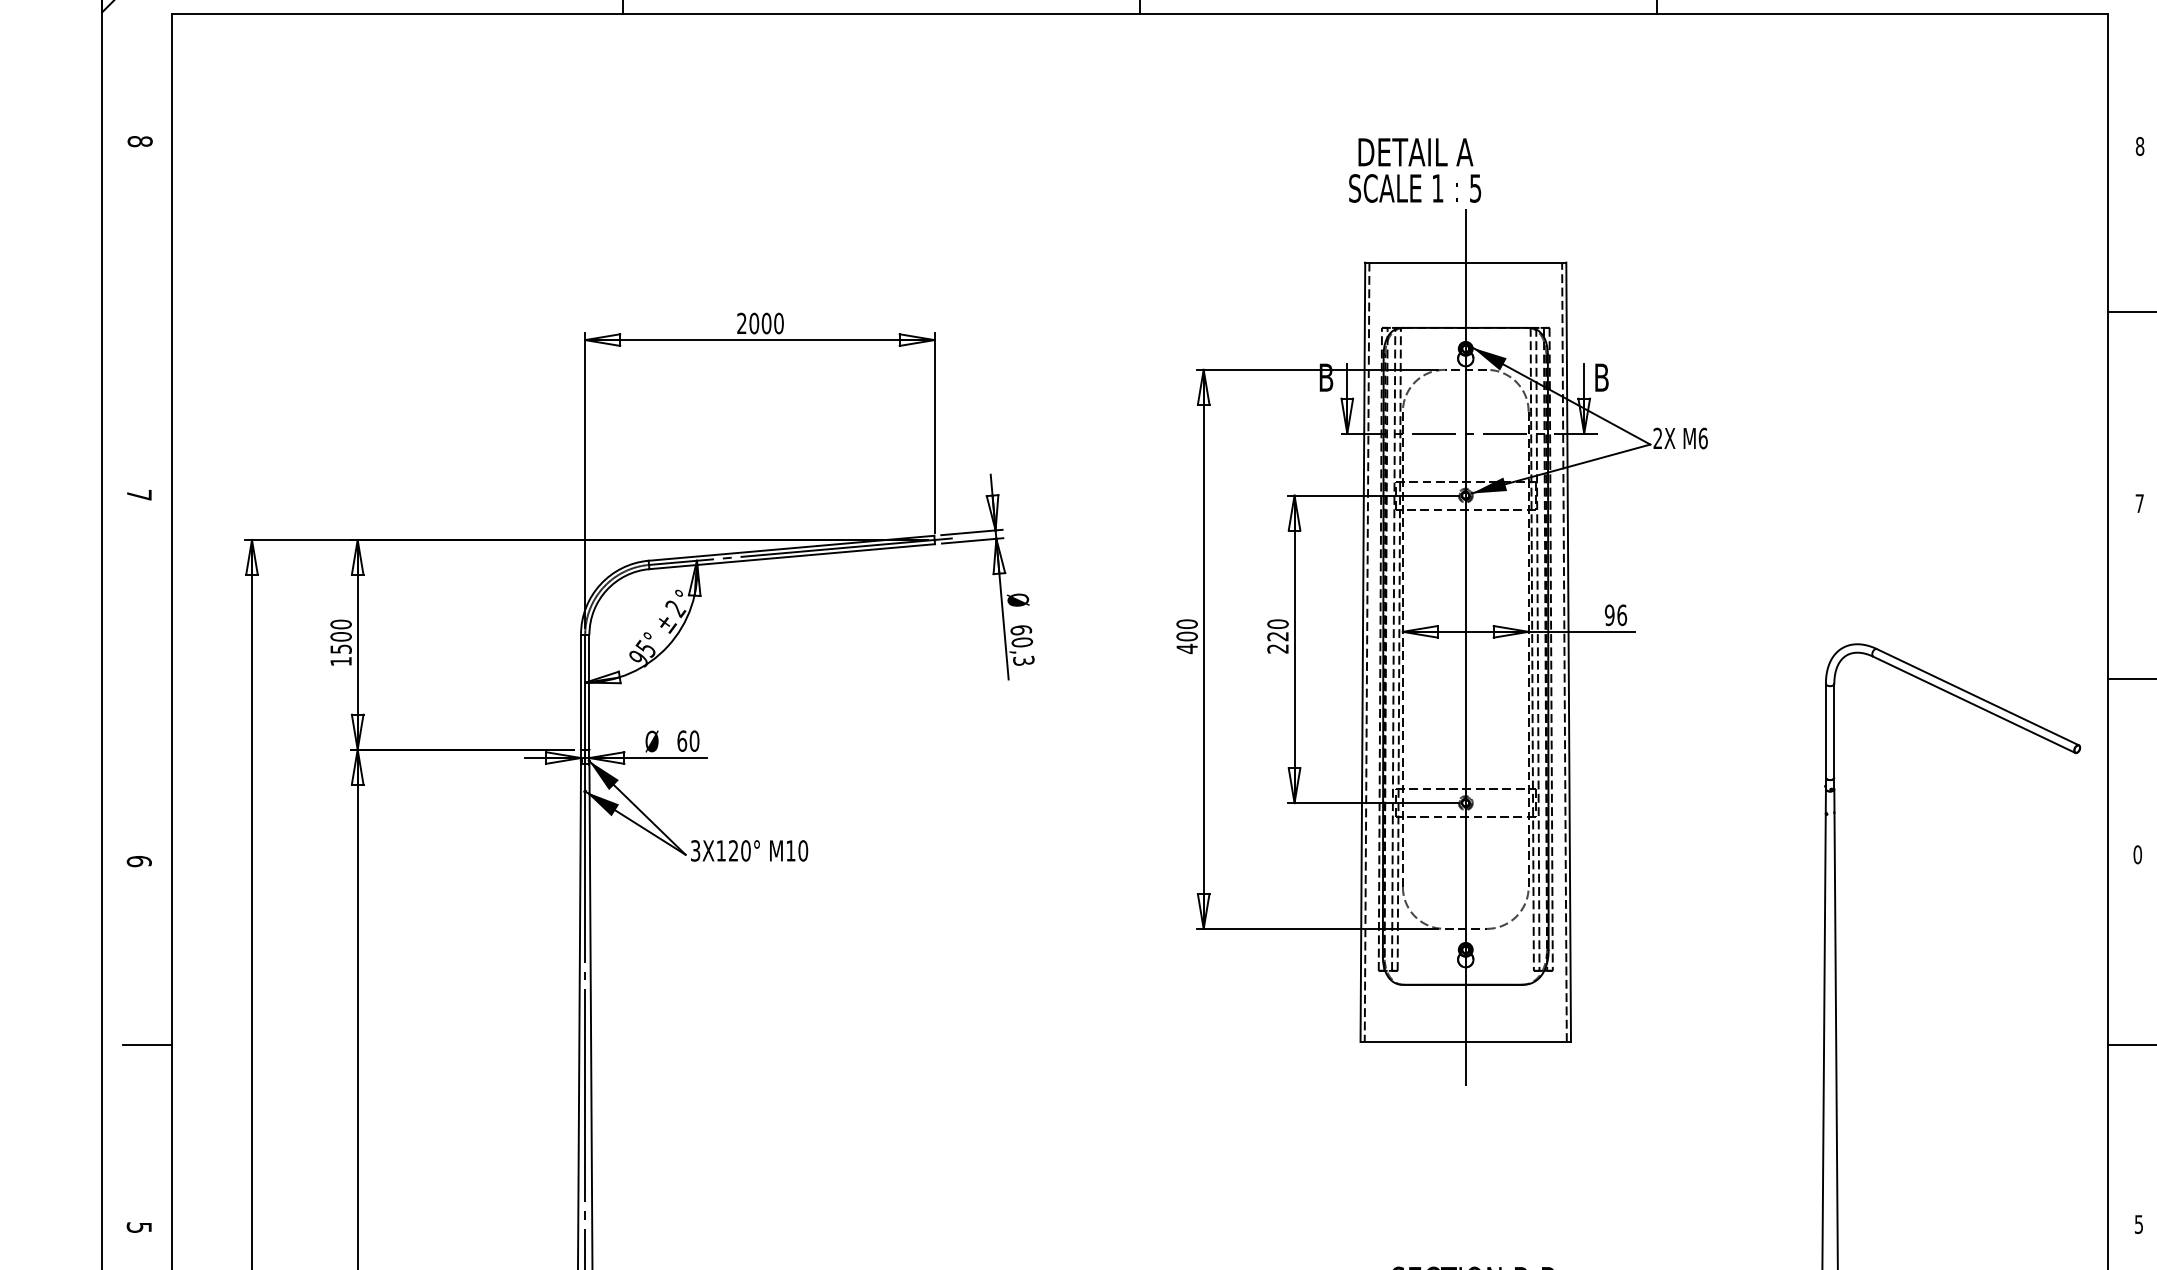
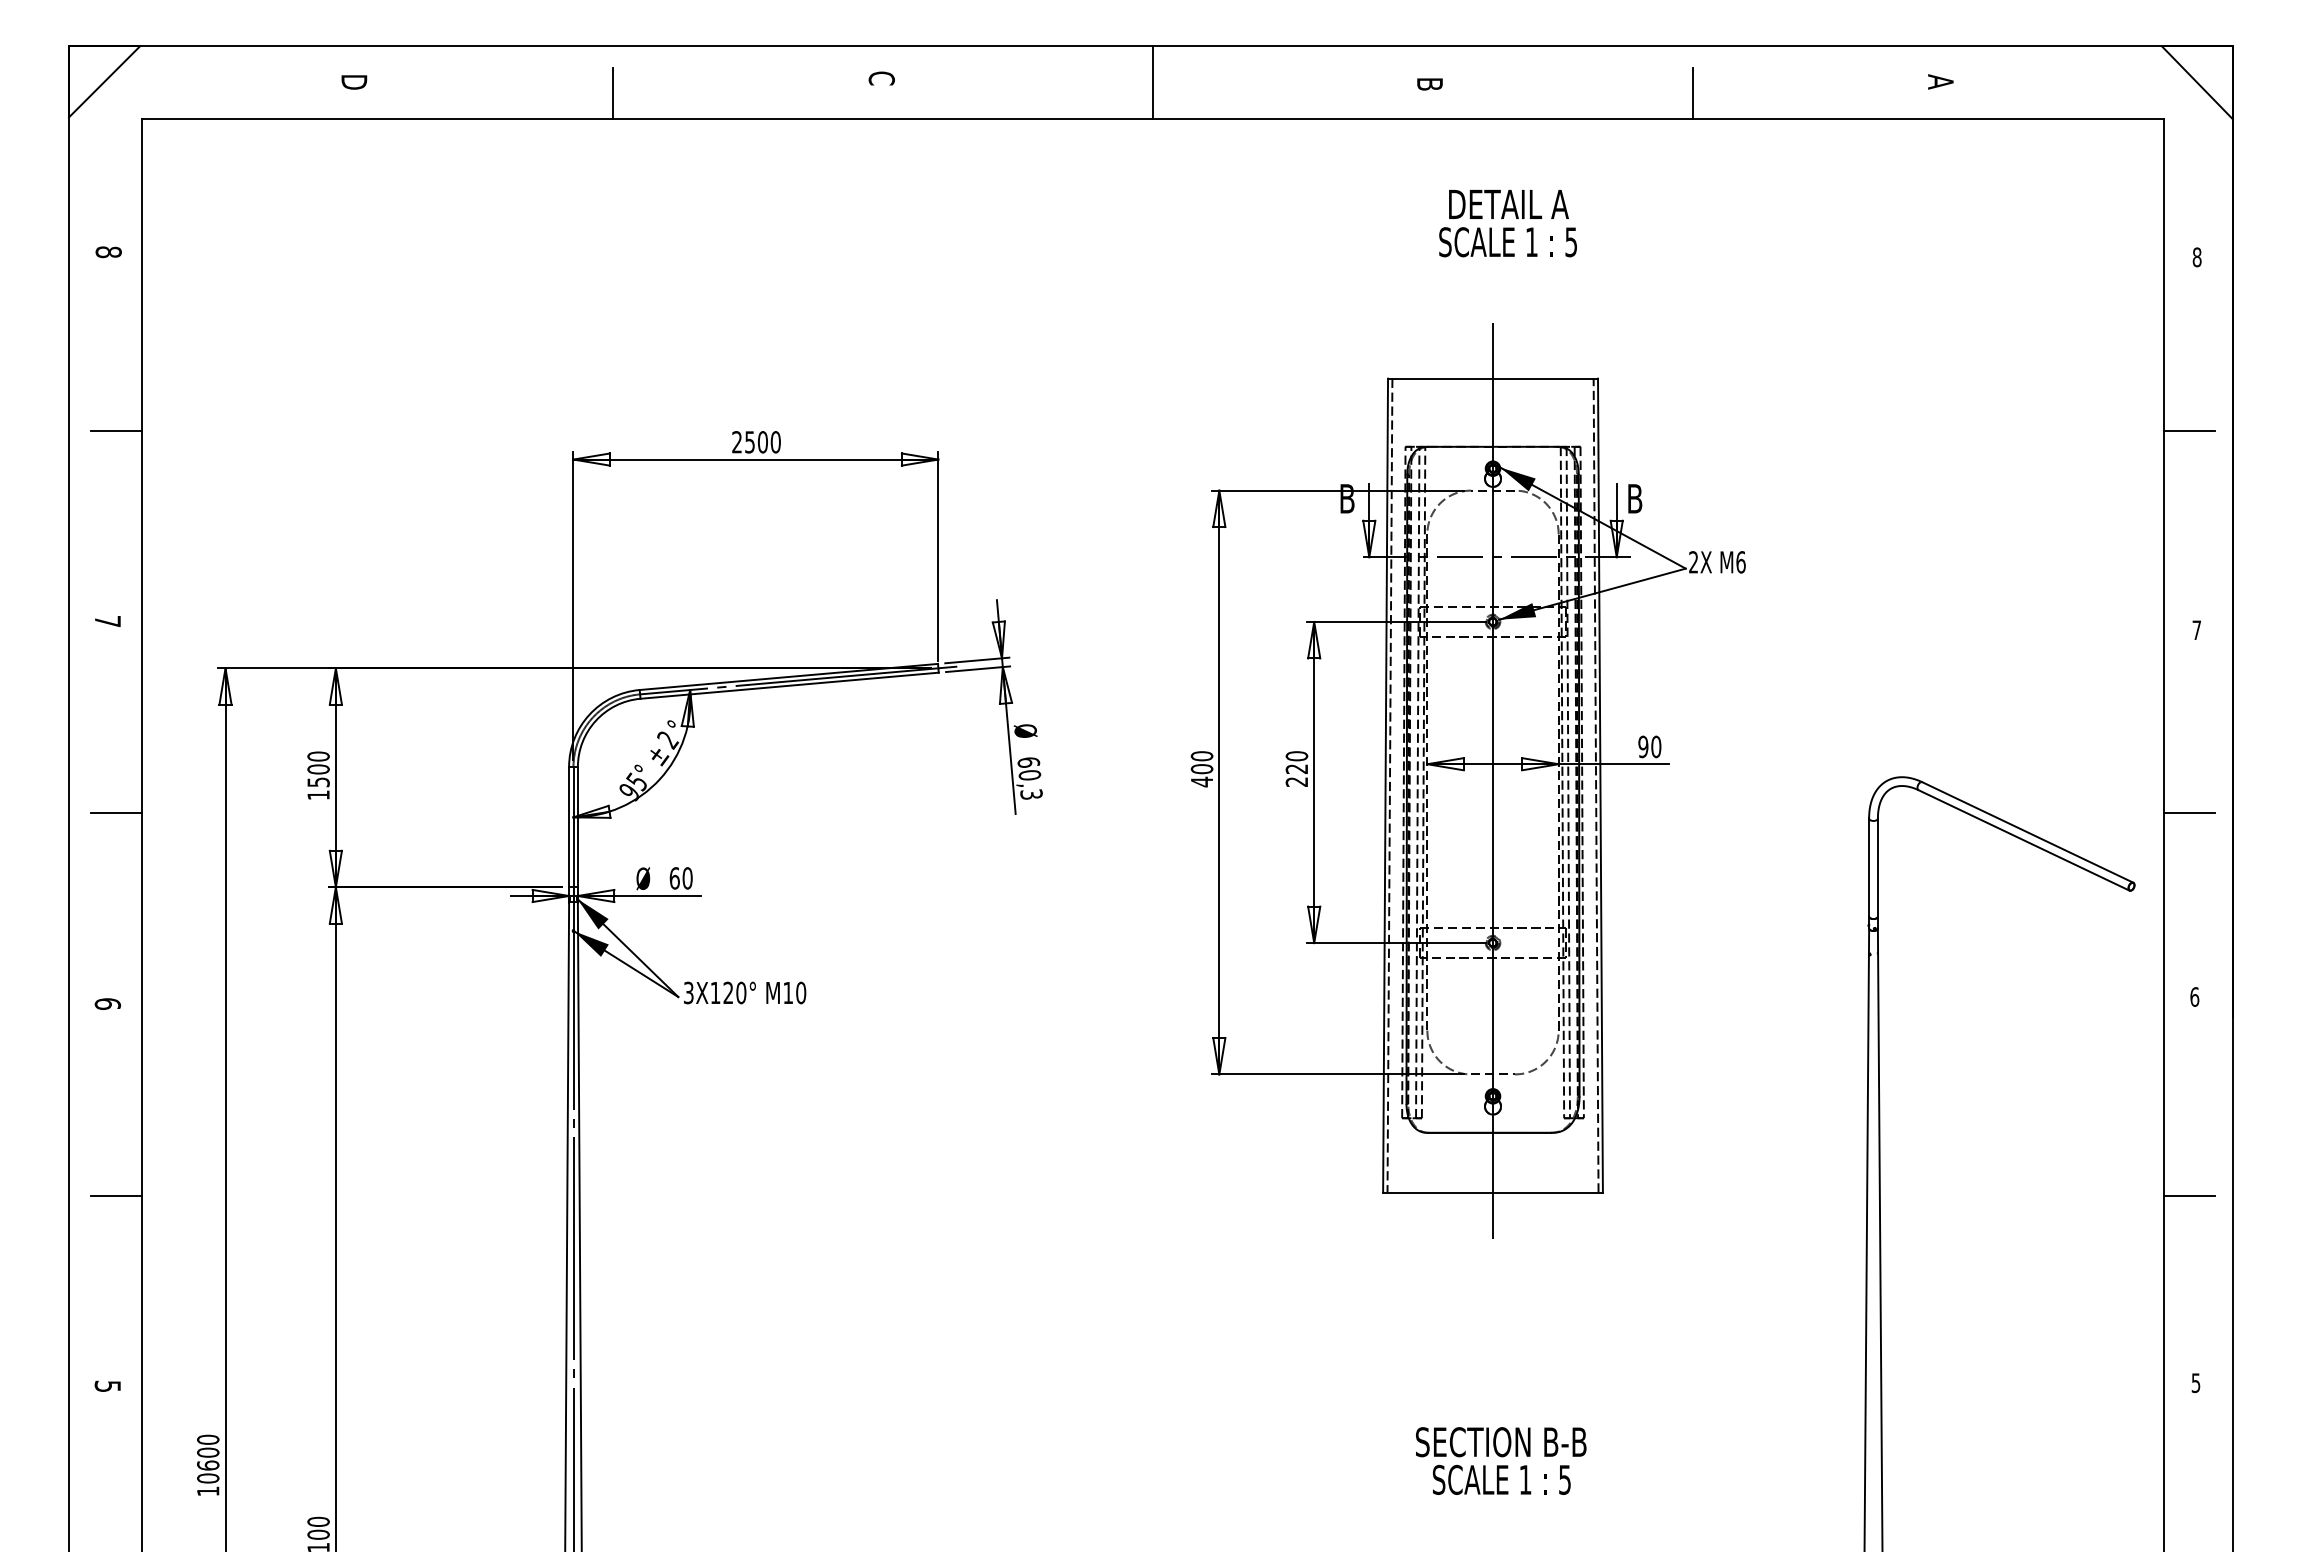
text: (1414, 170) -> (1507, 223), moved
line: (147, 312) -> (116, 430), added
text: (754, 323) -> (750, 442), 2000 -> 2500
text: (1622, 614) -> (1656, 746), 96 -> 90
line: (147, 679) -> (116, 813), added
text: (2137, 854) -> (2194, 996), 0 -> 6

